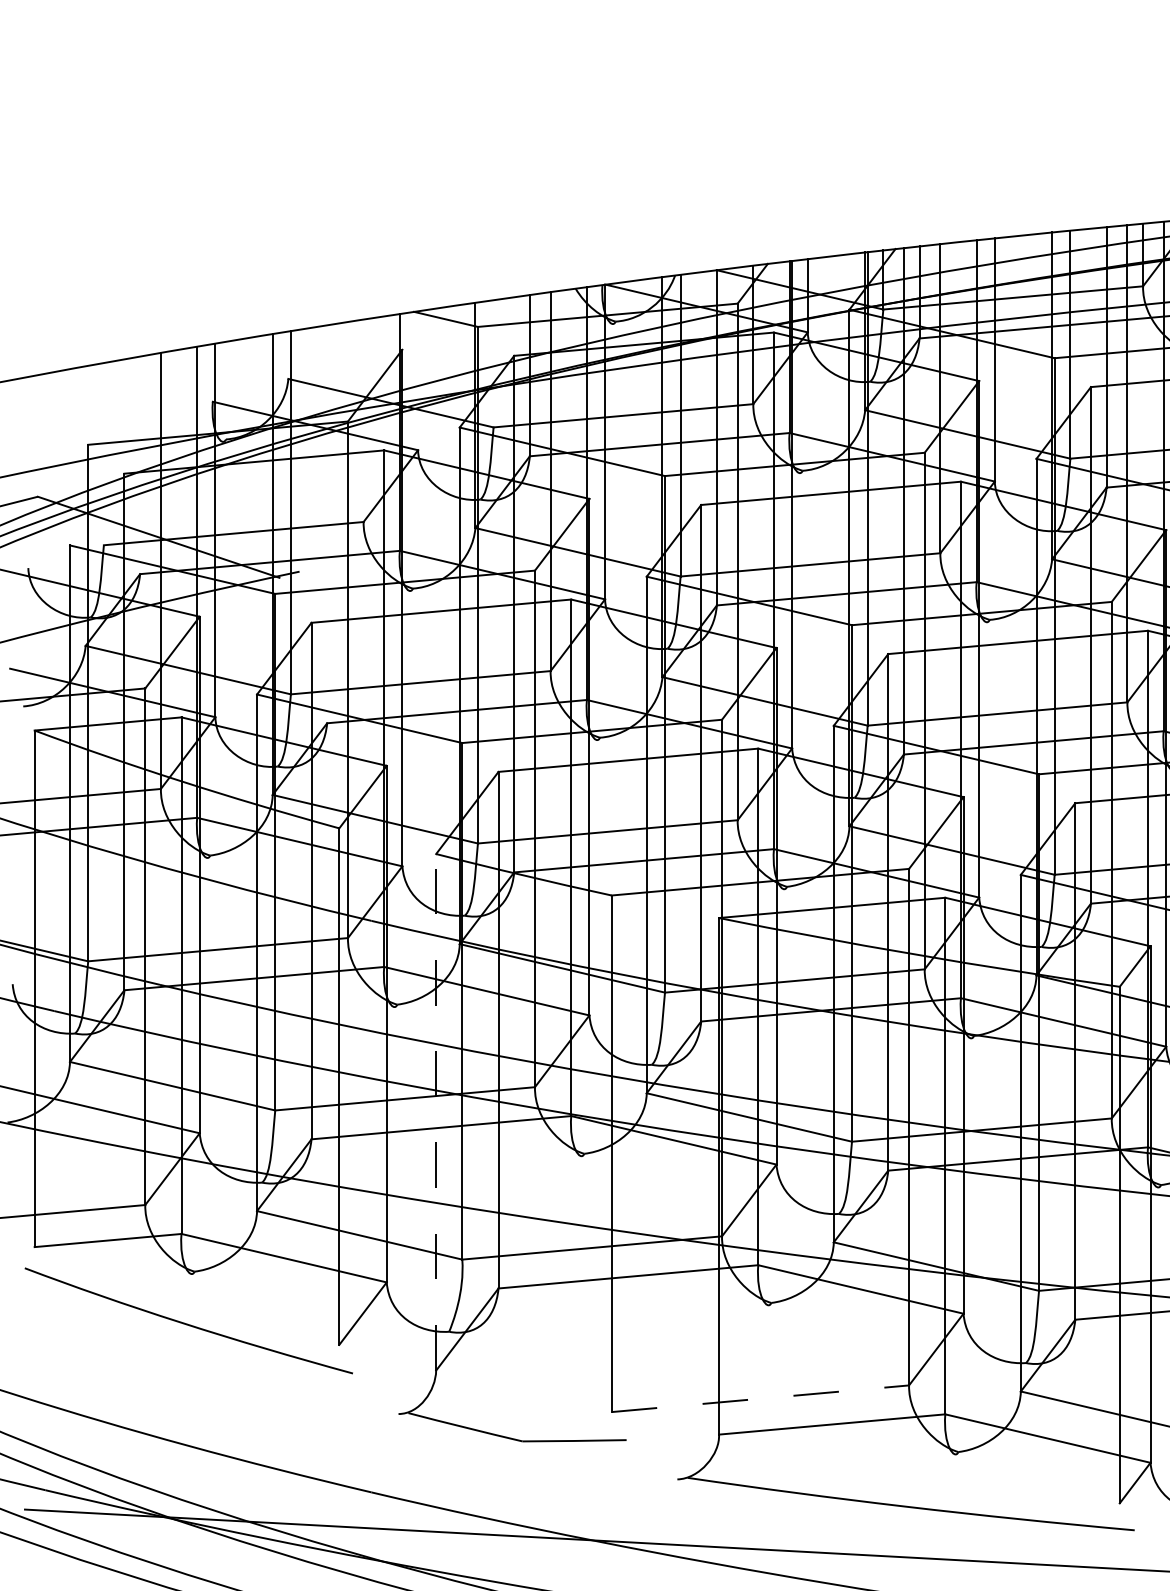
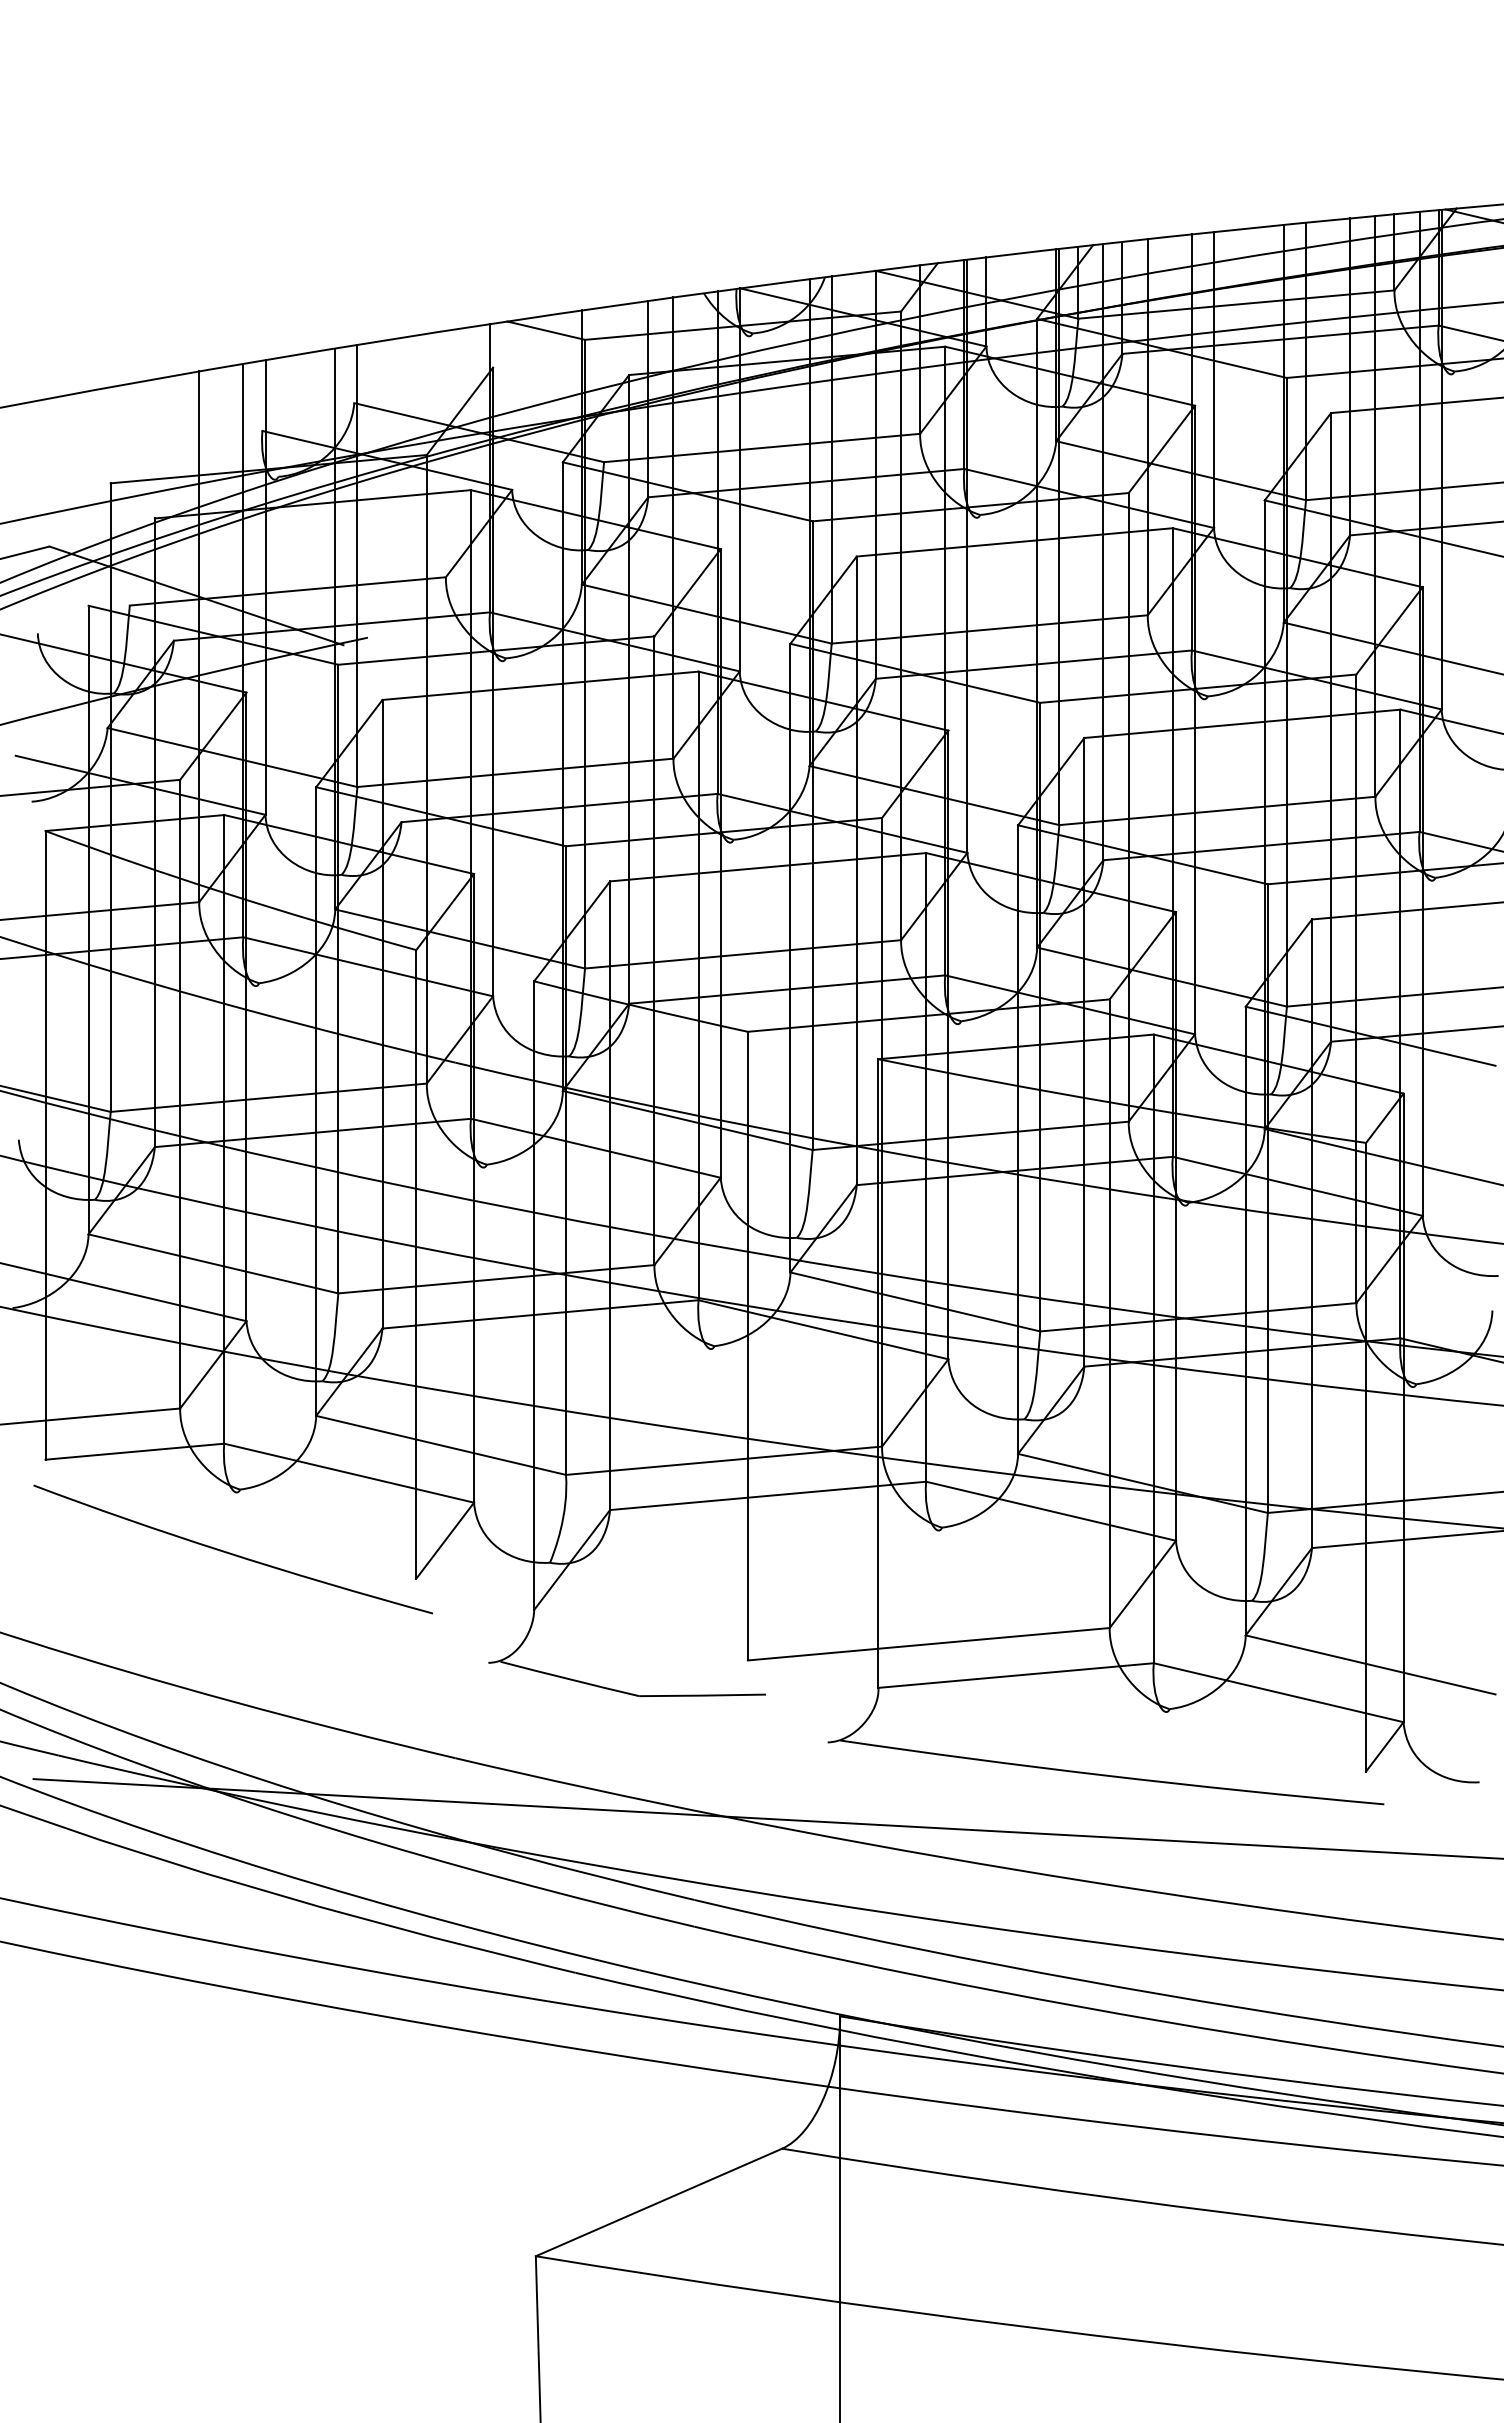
line: (436, 1112) -> (534, 1295), dashed -> solid
line: (760, 1398) -> (928, 1644), dashed -> solid

